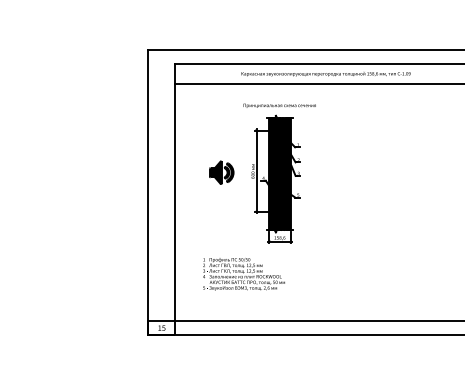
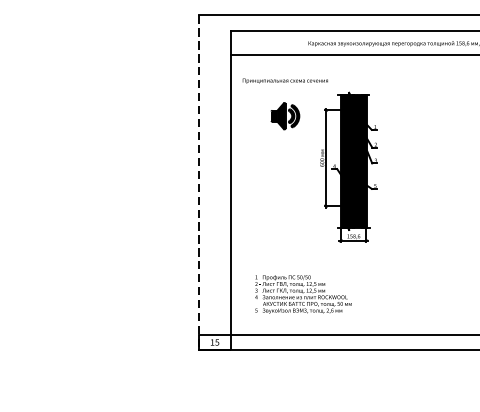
text: (279, 105) -> (285, 80), moved
part: (221, 172) -> (285, 115), moved
line: (148, 192) -> (199, 182), solid -> dashed
text: (243, 274) -> (302, 294), moved

